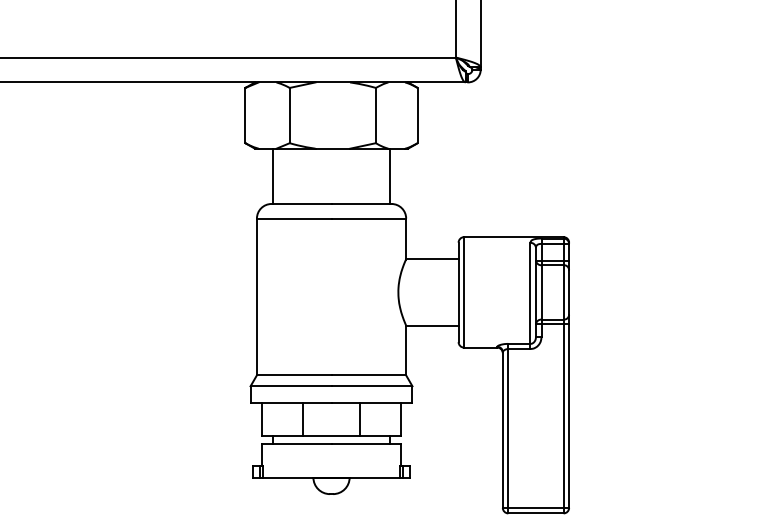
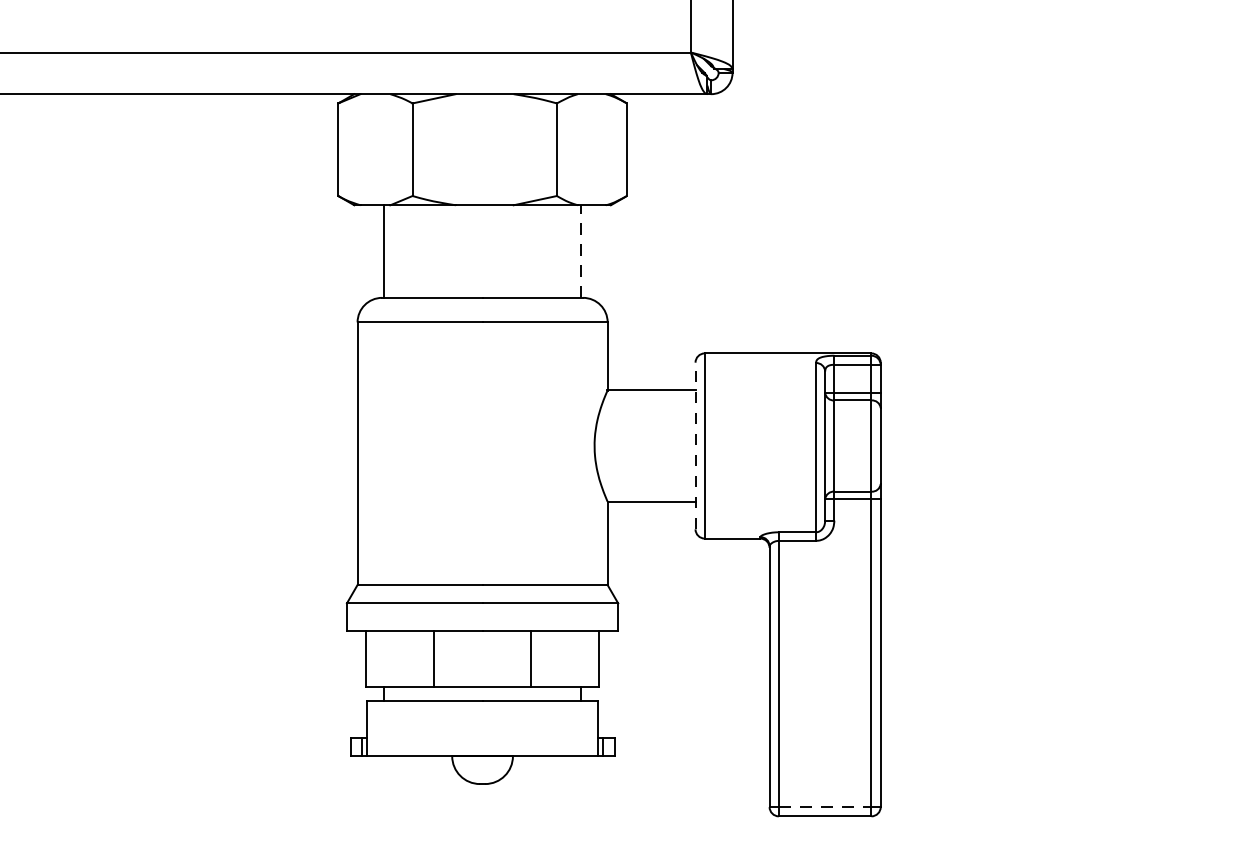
line: (390, 176) -> (581, 251), solid -> dashed
line: (458, 292) -> (695, 446), solid -> dashed
line: (535, 507) -> (824, 806), solid -> dashed

